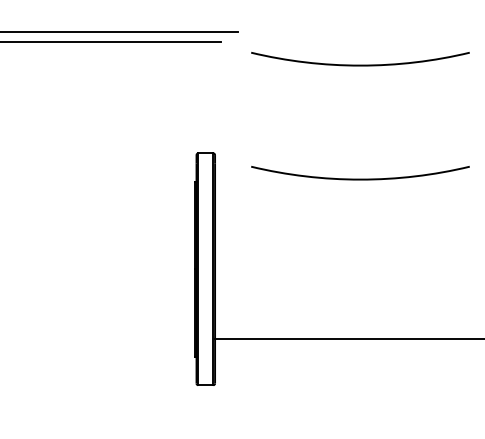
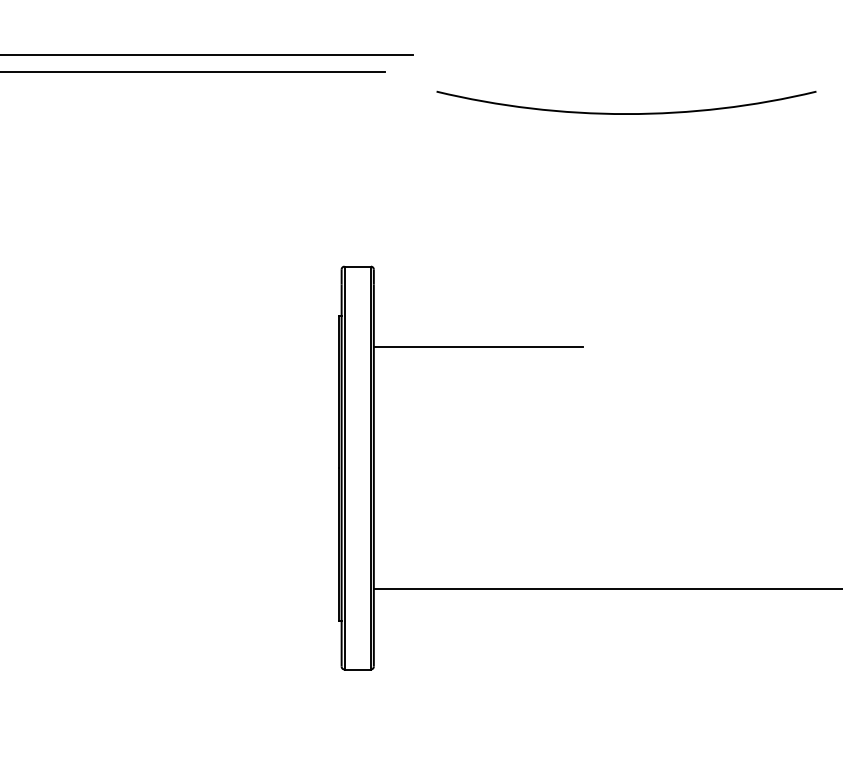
arc: (360, 178) -> (626, 310), removed
line: (275, 199) -> (478, 346), added

